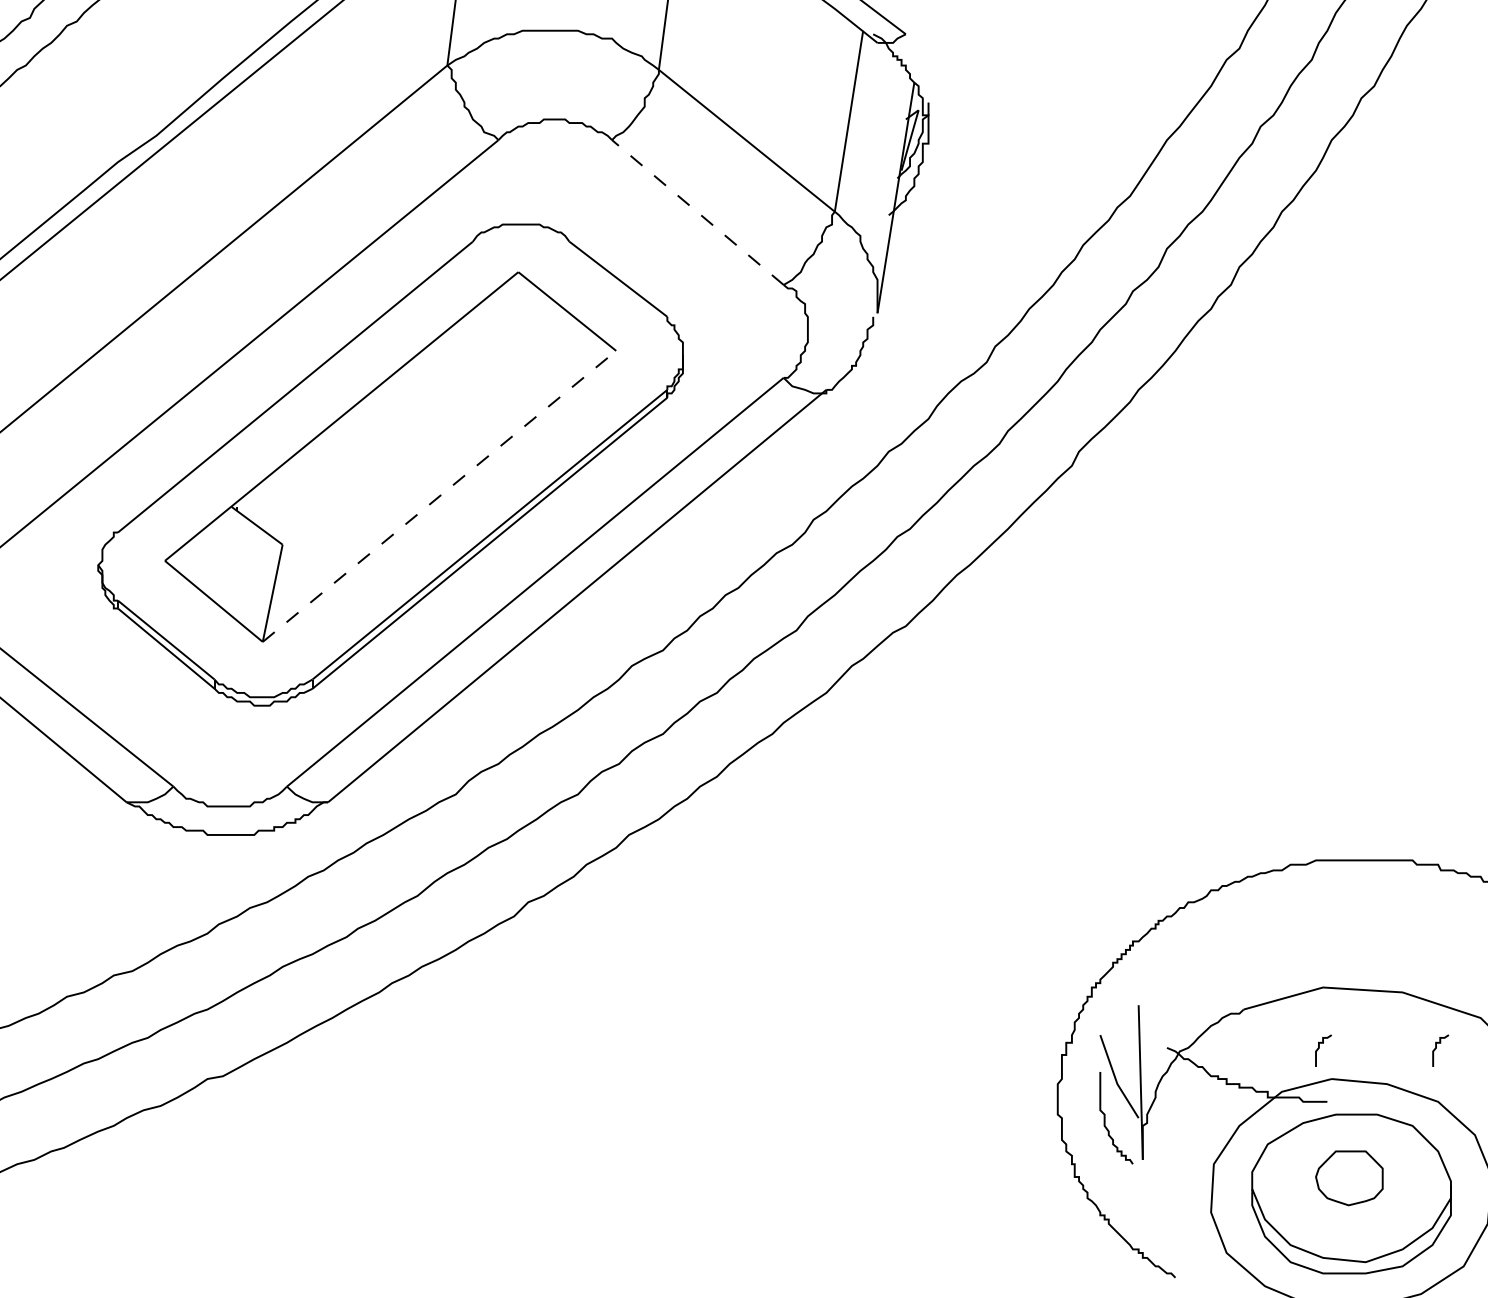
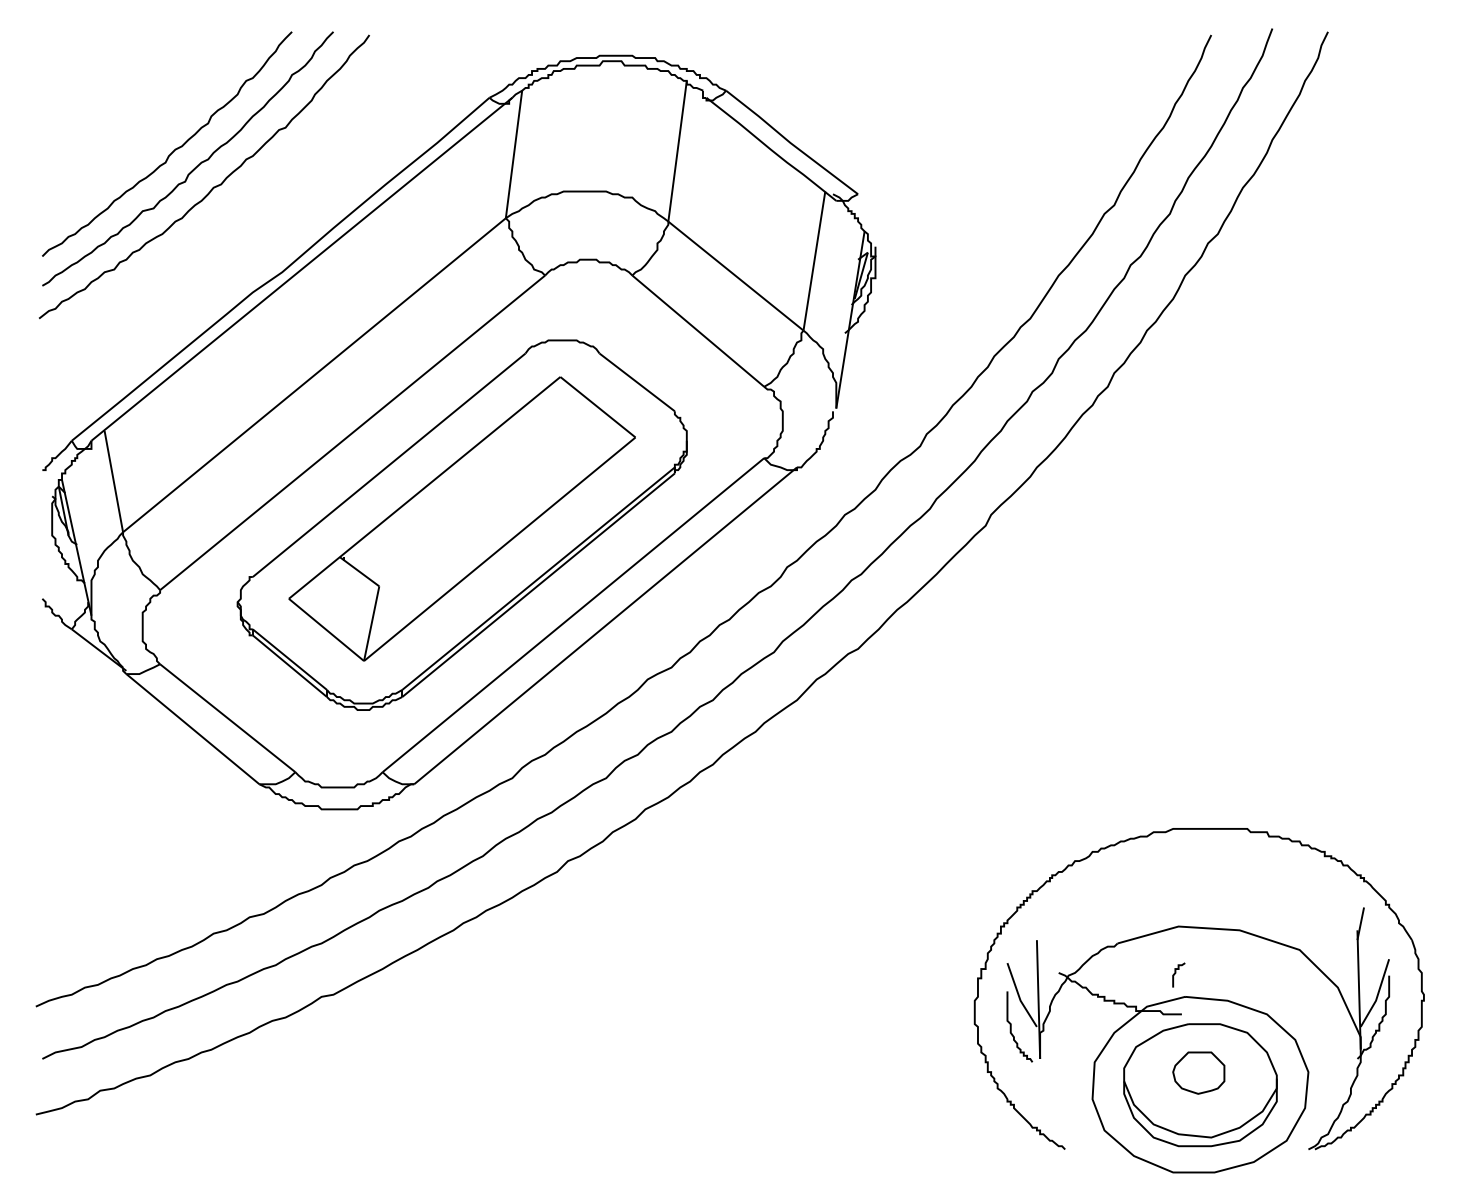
line: (696, 211) -> (697, 330), dashed -> solid
line: (439, 496) -> (499, 549), dashed -> solid
curve: (1437, 1048) -> (1266, 973), removed

